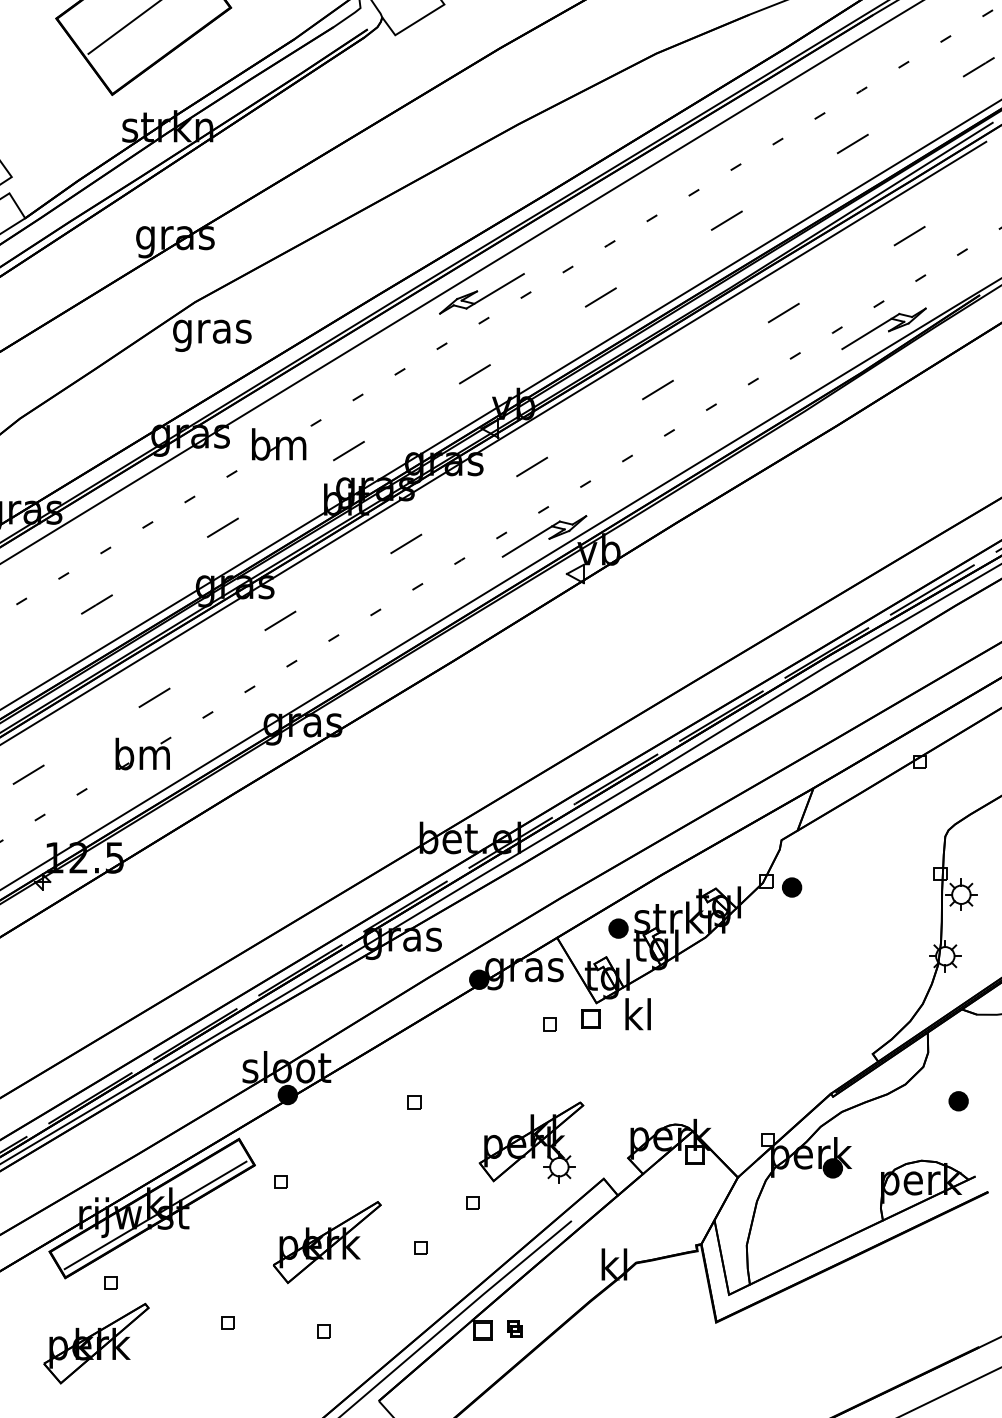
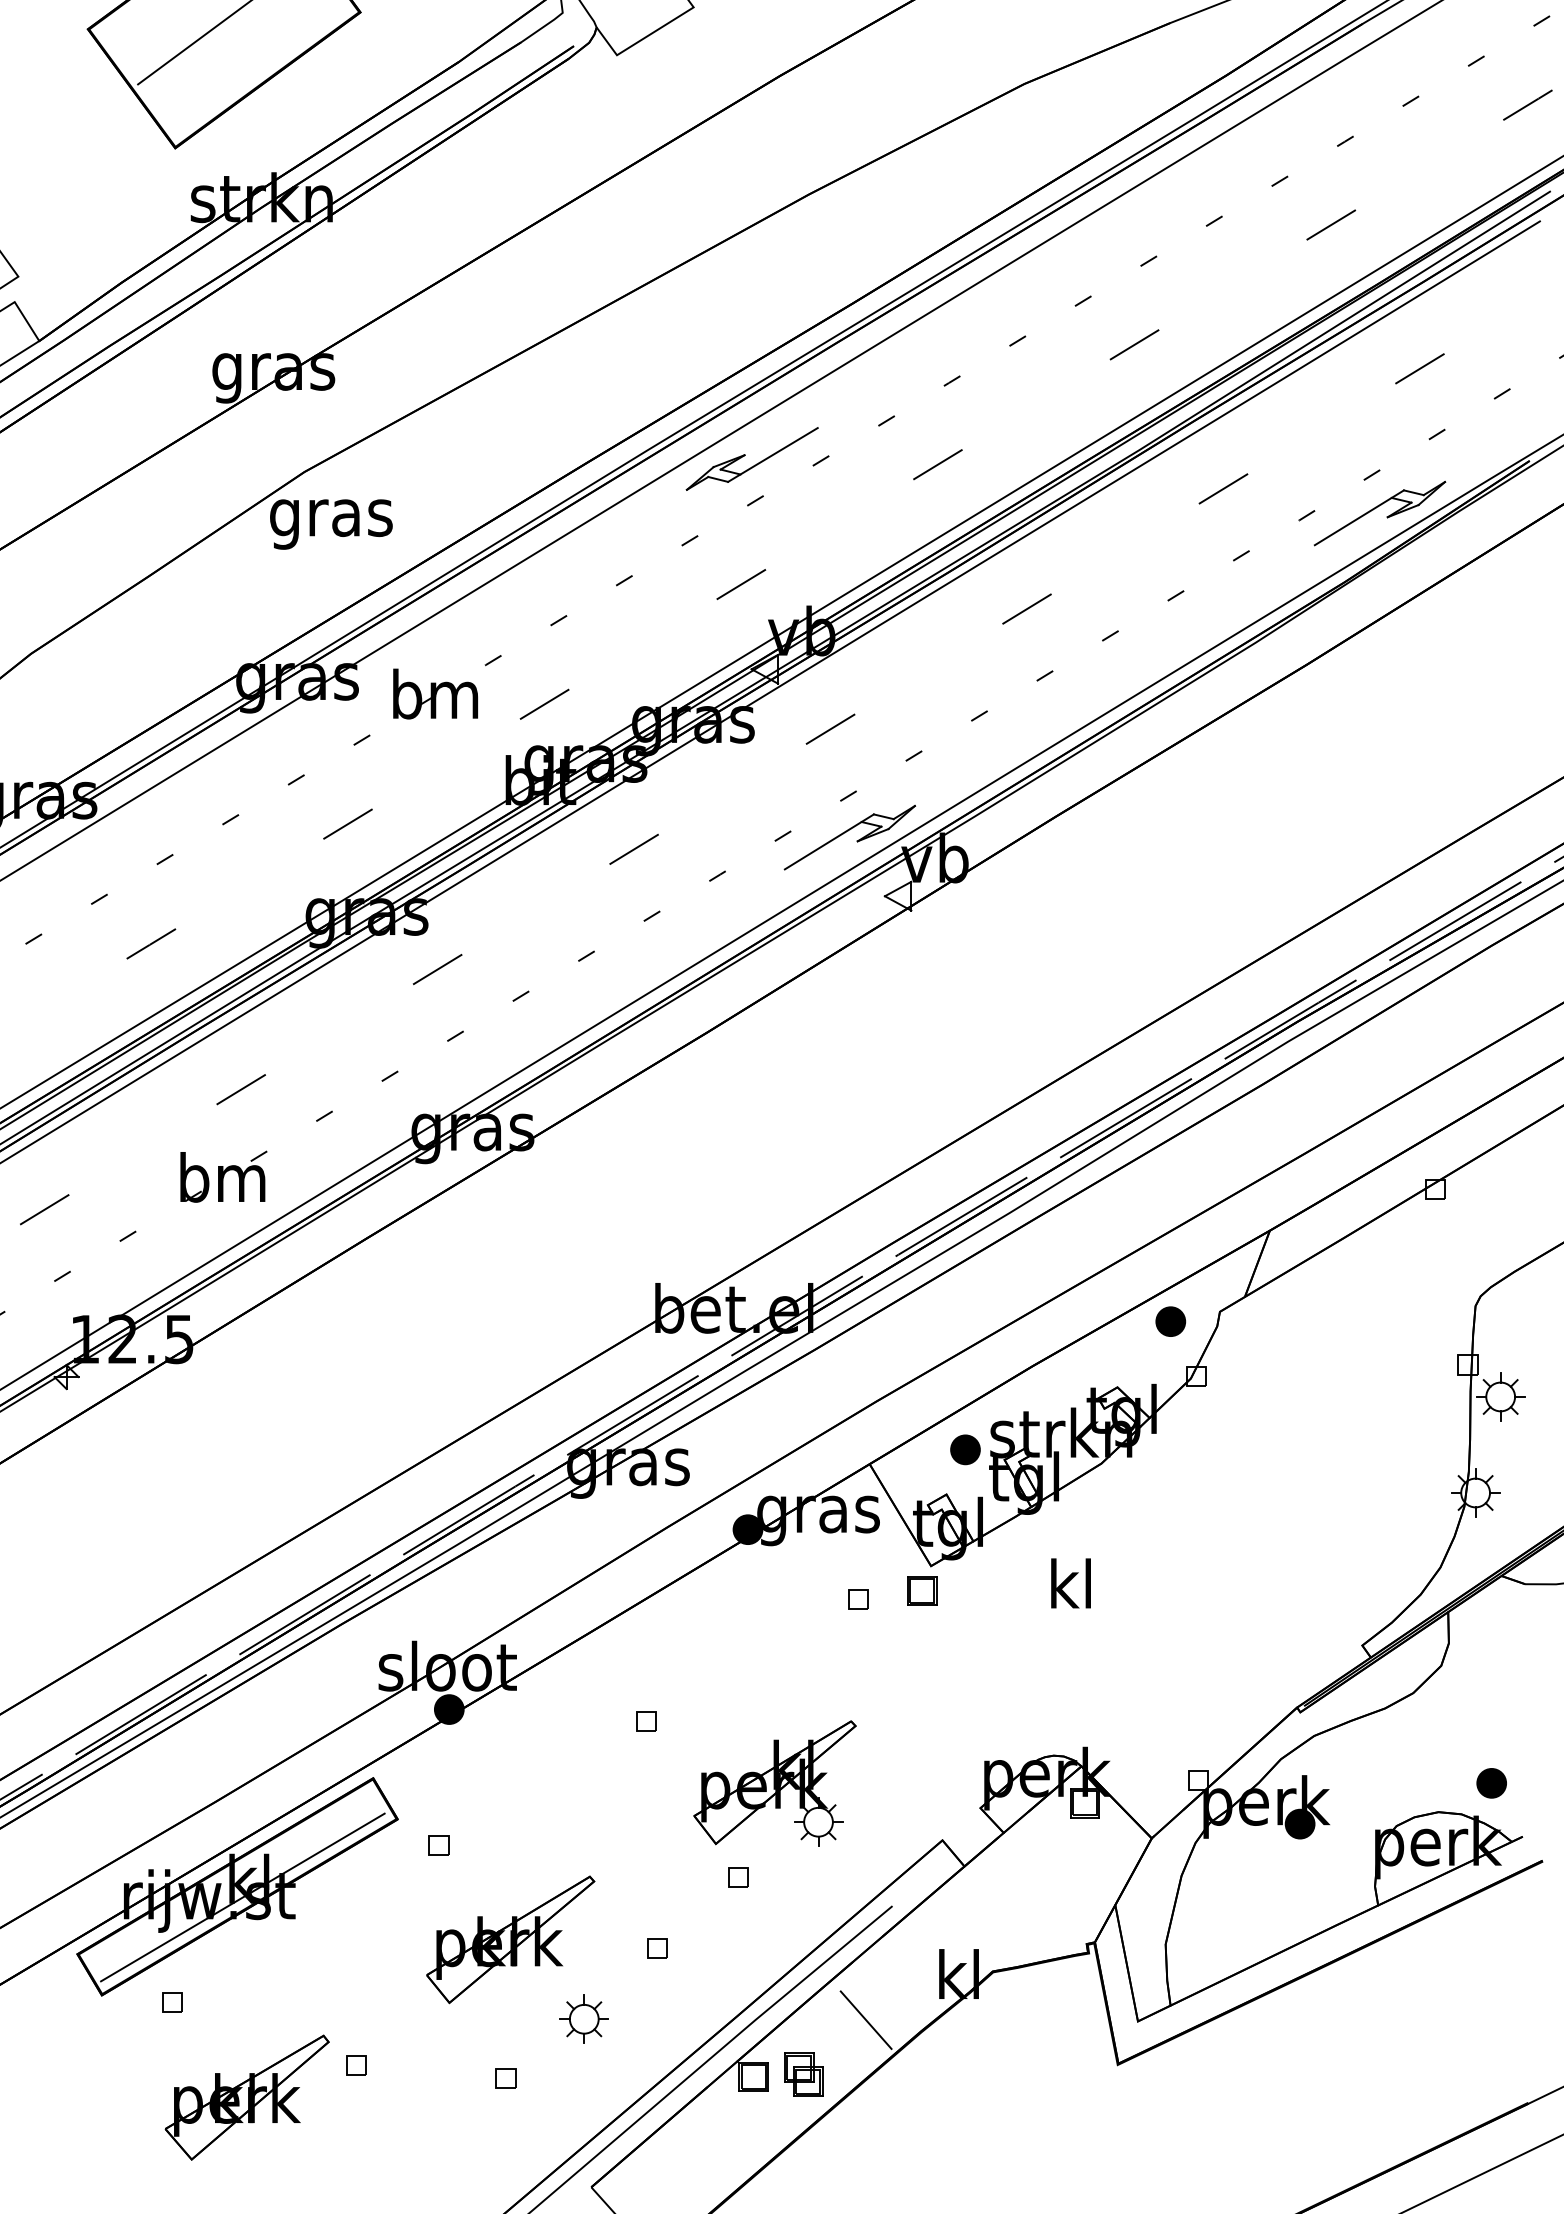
part: (792, 887) -> (1171, 1321), moved
text: (637, 1014) -> (1070, 1583), moved
part: (958, 1101) -> (1491, 1783), moved
part: (531, 1142) -> (774, 1783), moved
part: (374, 1293) -> (584, 2019), added
line: (554, 1293) -> (865, 2019), added
part: (514, 1328) -> (803, 2074), size x1.67
part: (96, 1343) -> (247, 2097), moved

